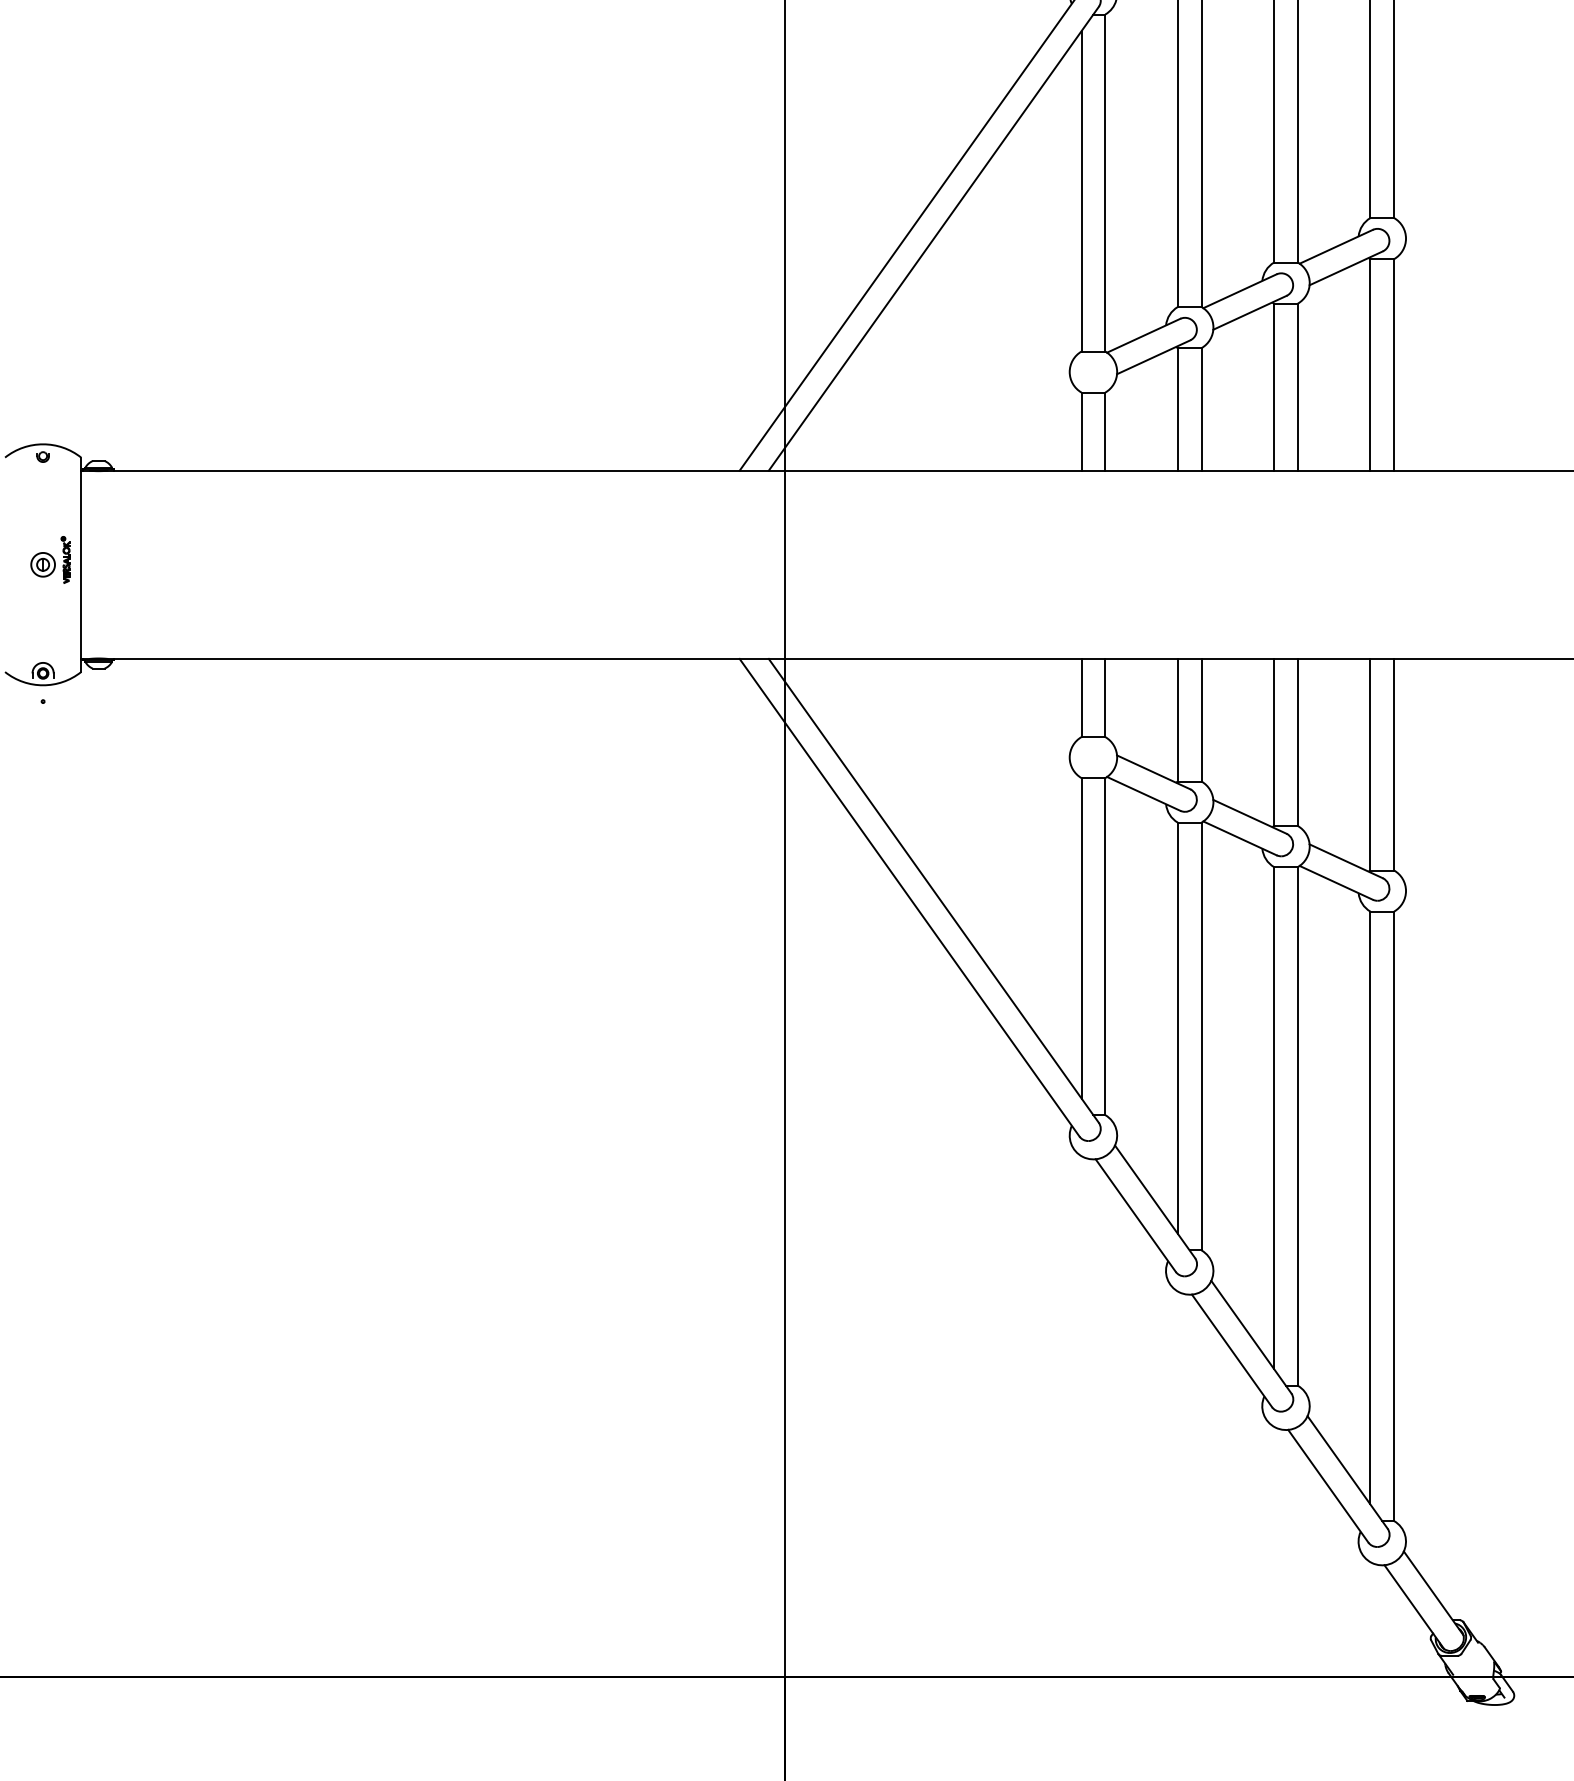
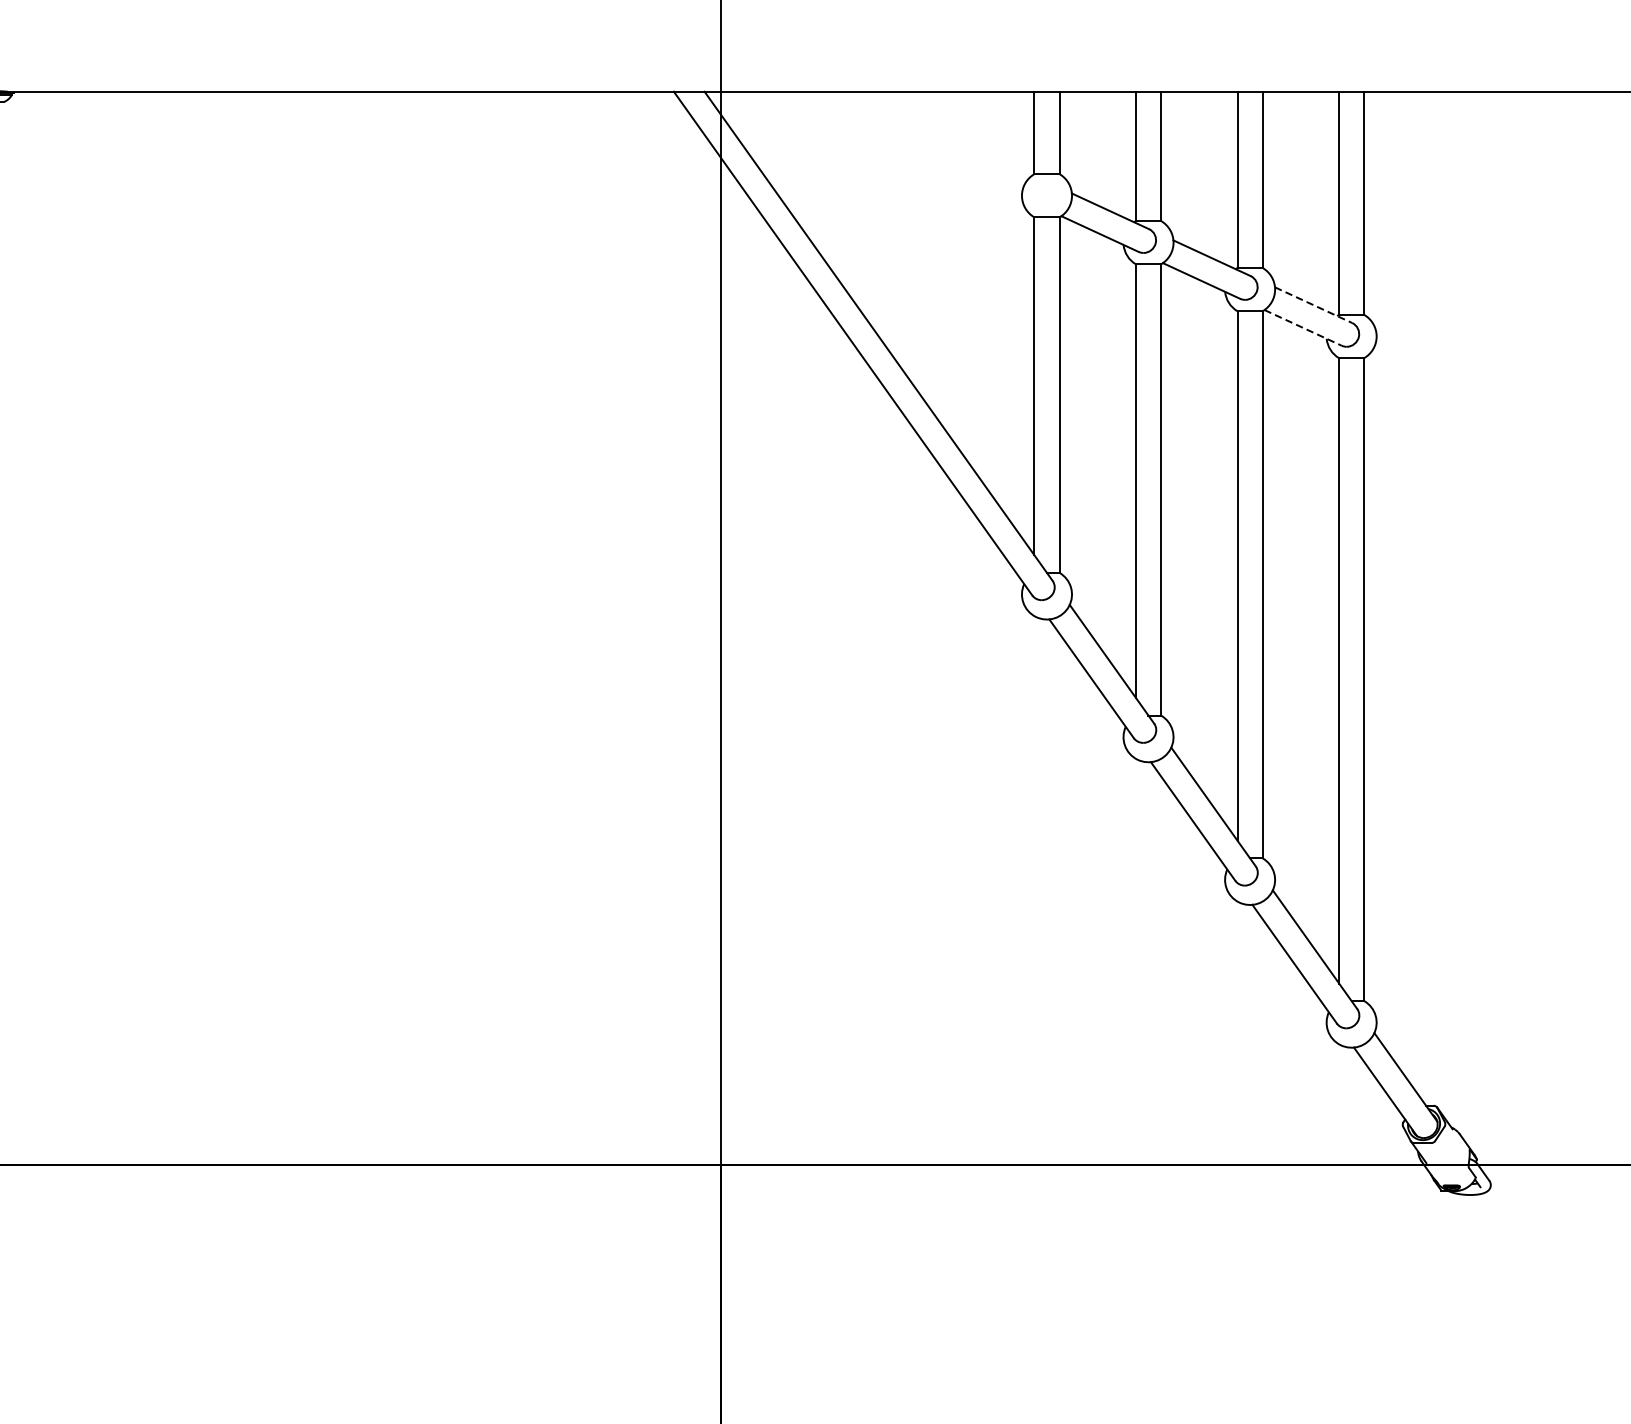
line: (1346, 861) -> (1313, 305), solid -> dashed
line: (1336, 883) -> (1303, 328), solid -> dashed

